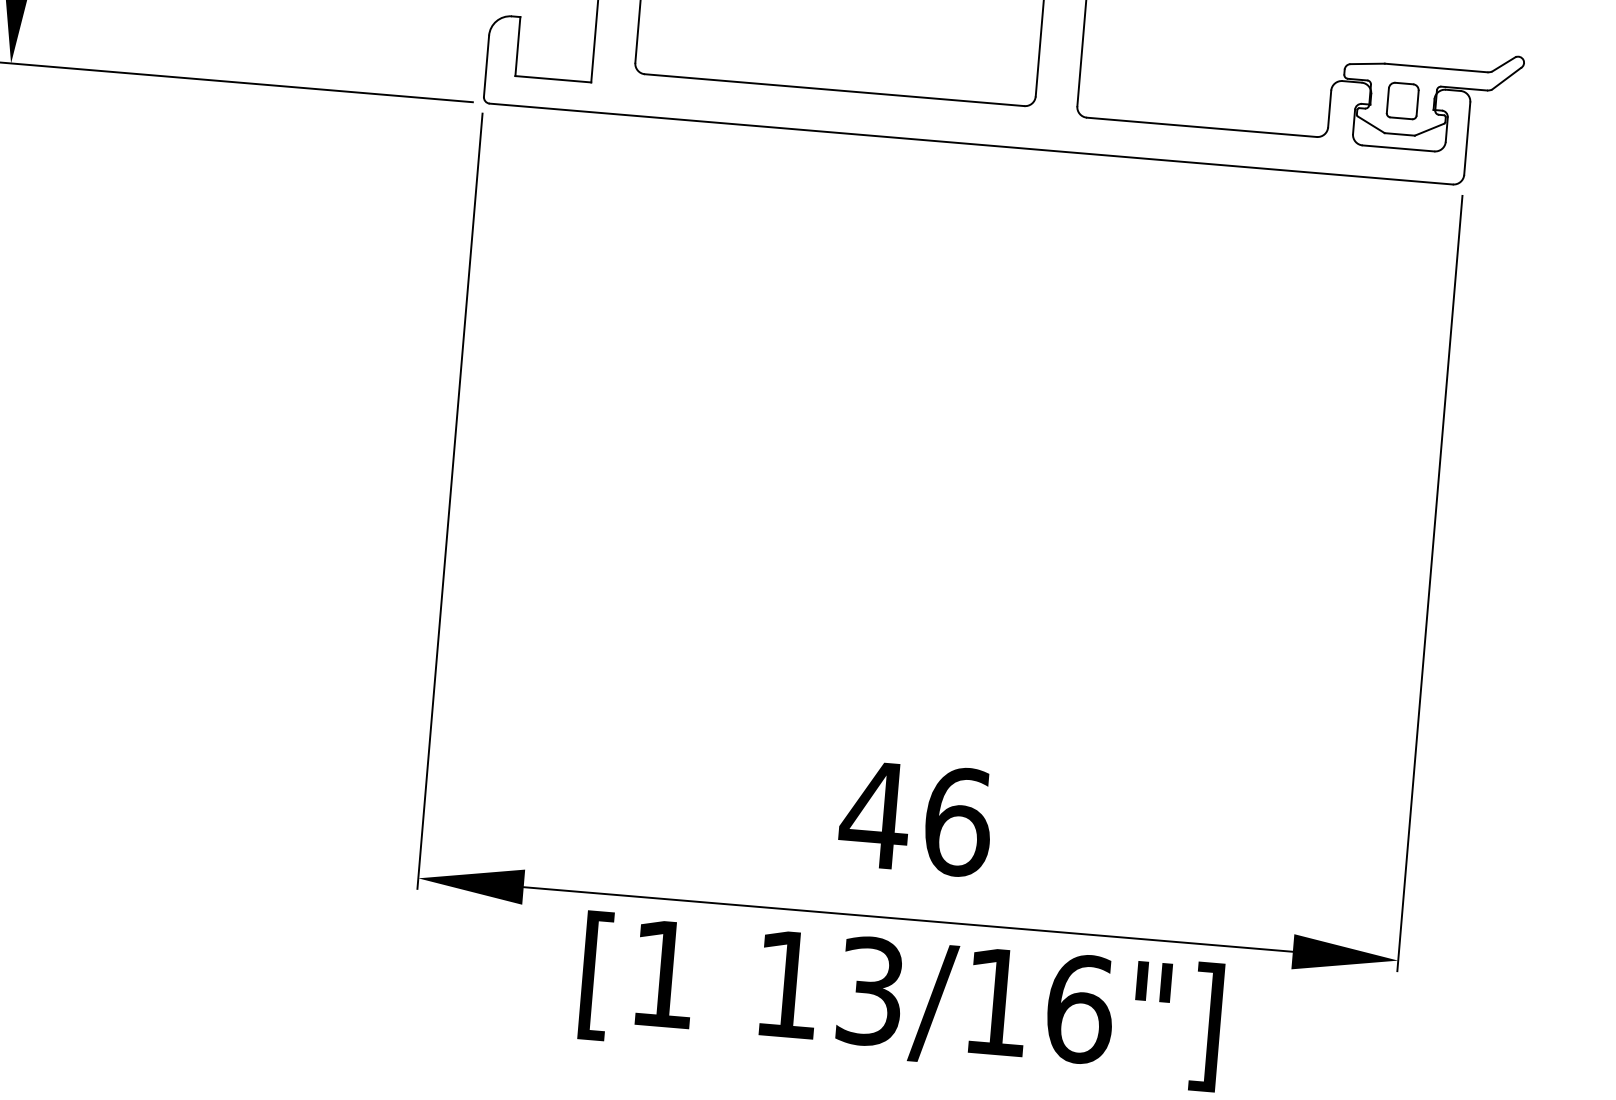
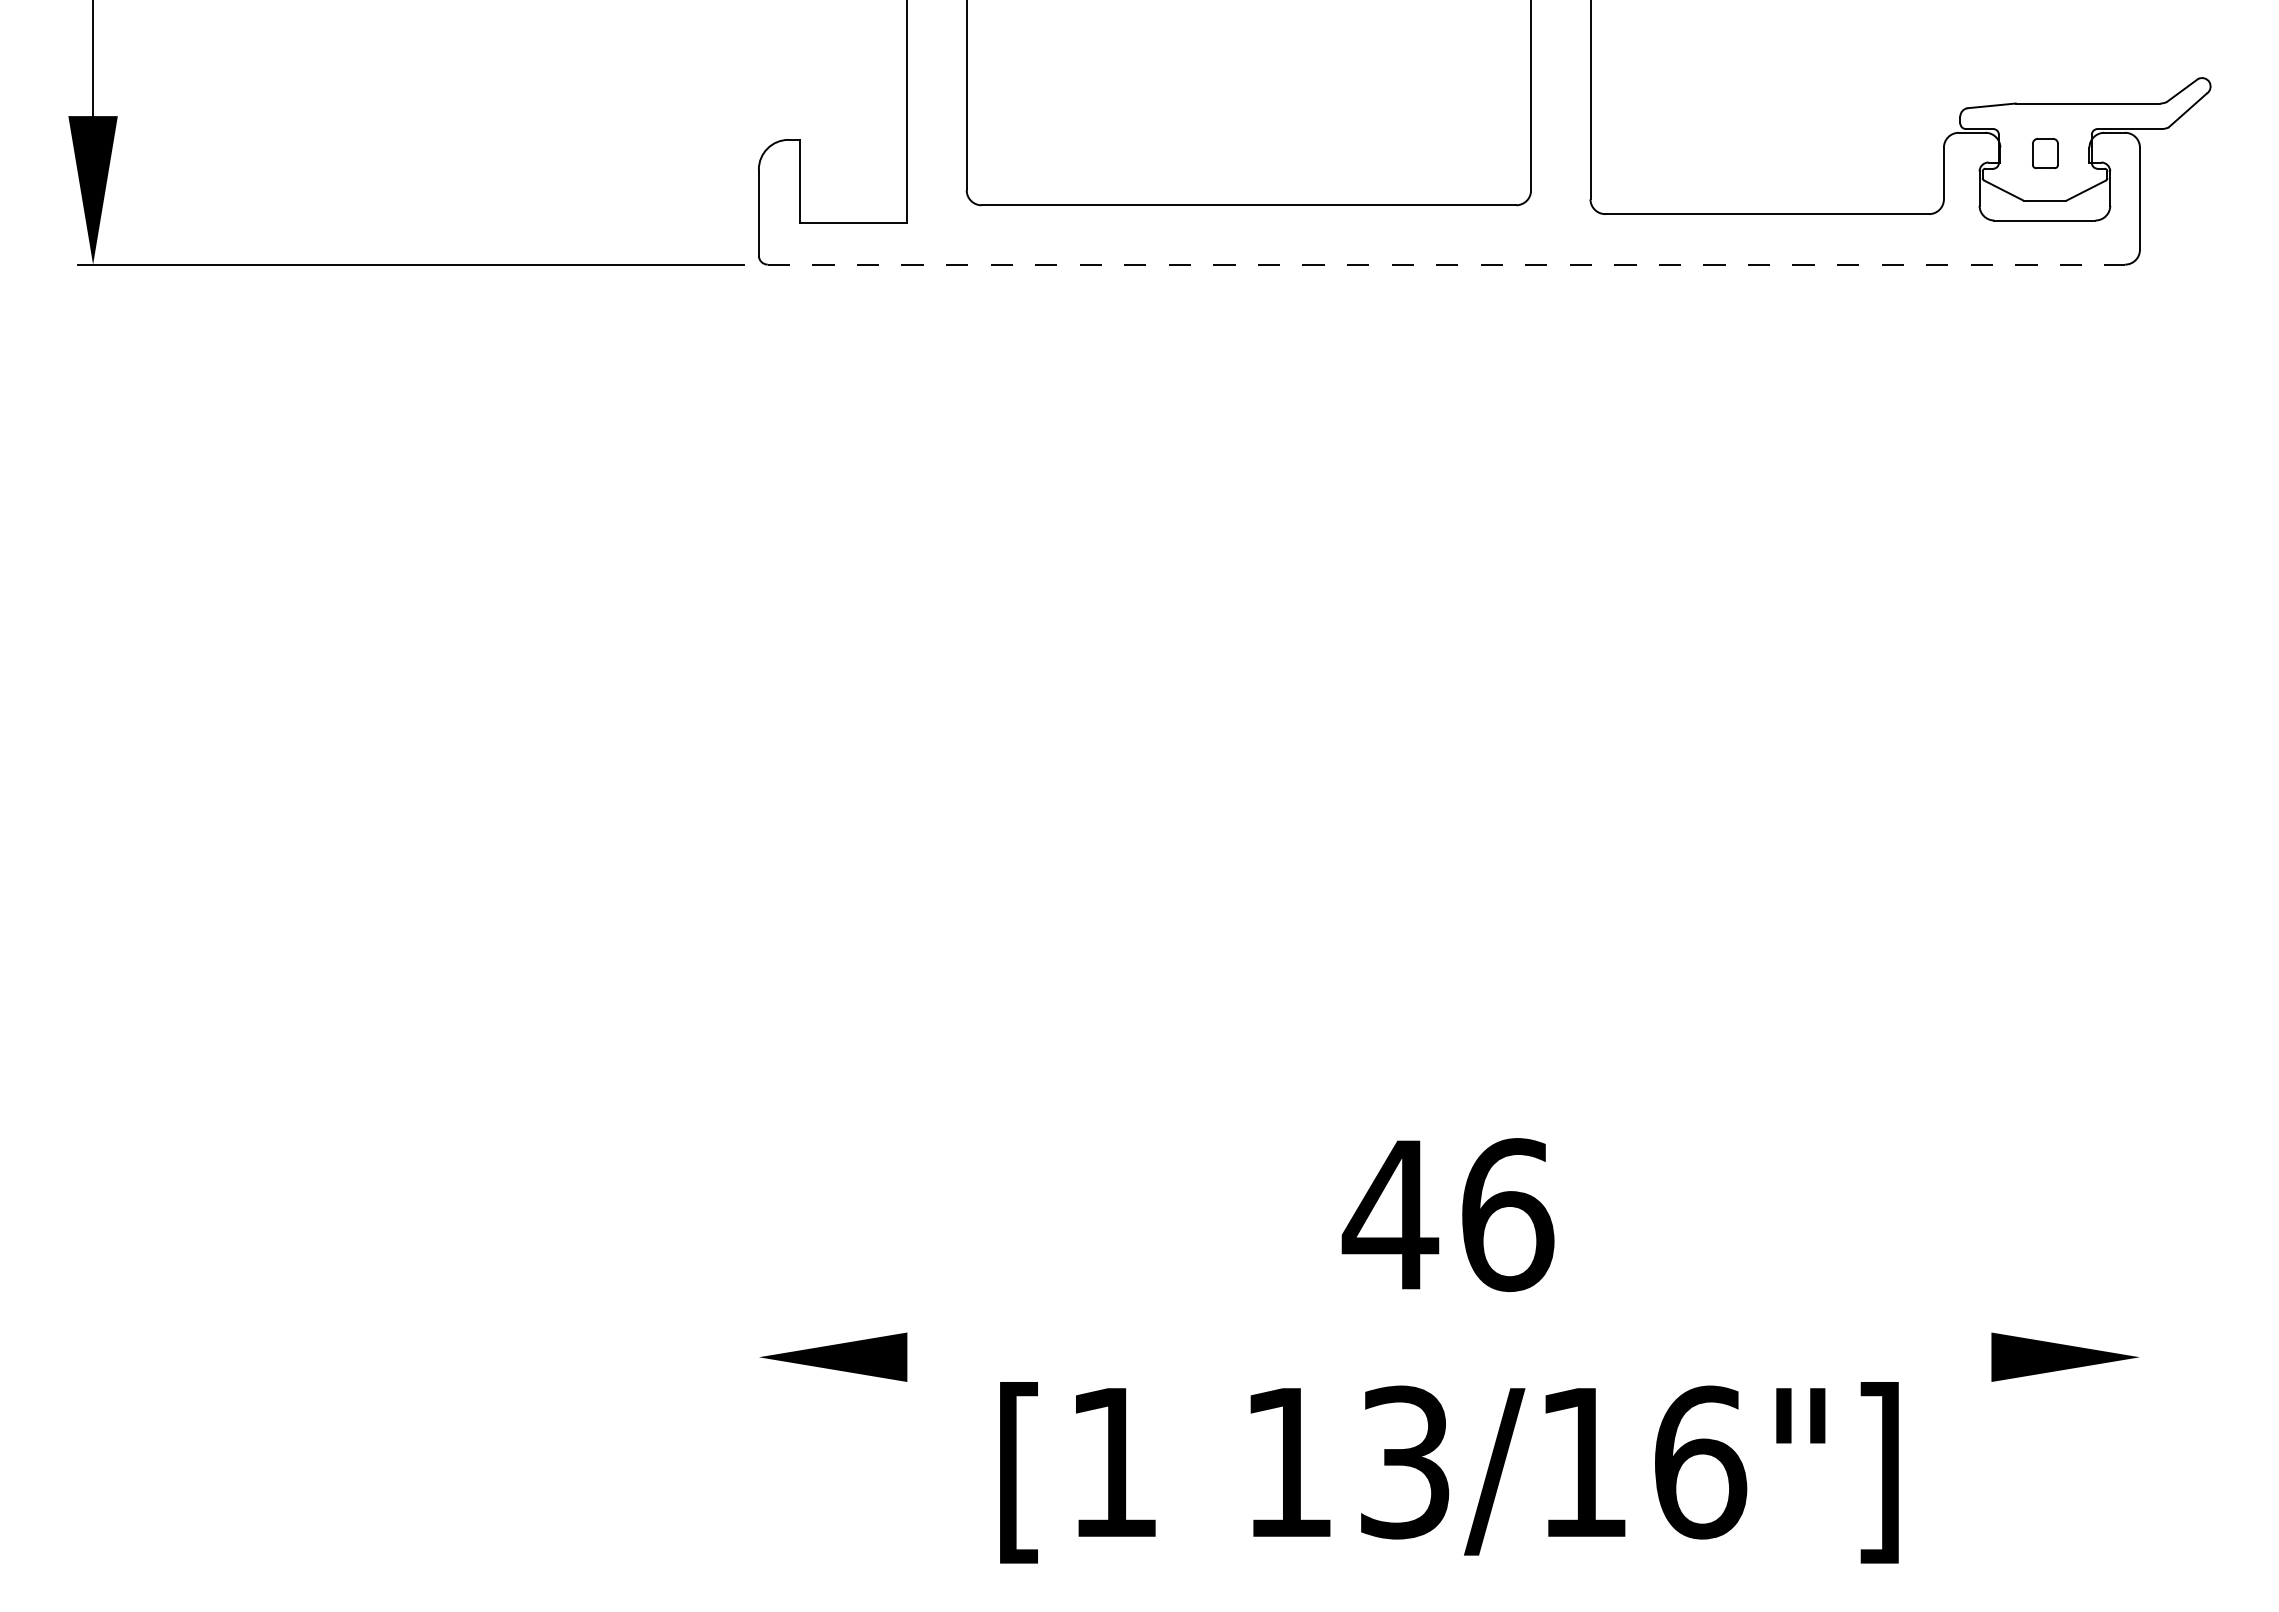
part: (1402, 100) -> (2045, 153), size x0.6
line: (971, 143) -> (1446, 264), solid -> dashed
line: (449, 501) -> (758, 825), removed
line: (1429, 583) -> (2139, 825), removed
line: (908, 919) -> (1449, 1357), removed

